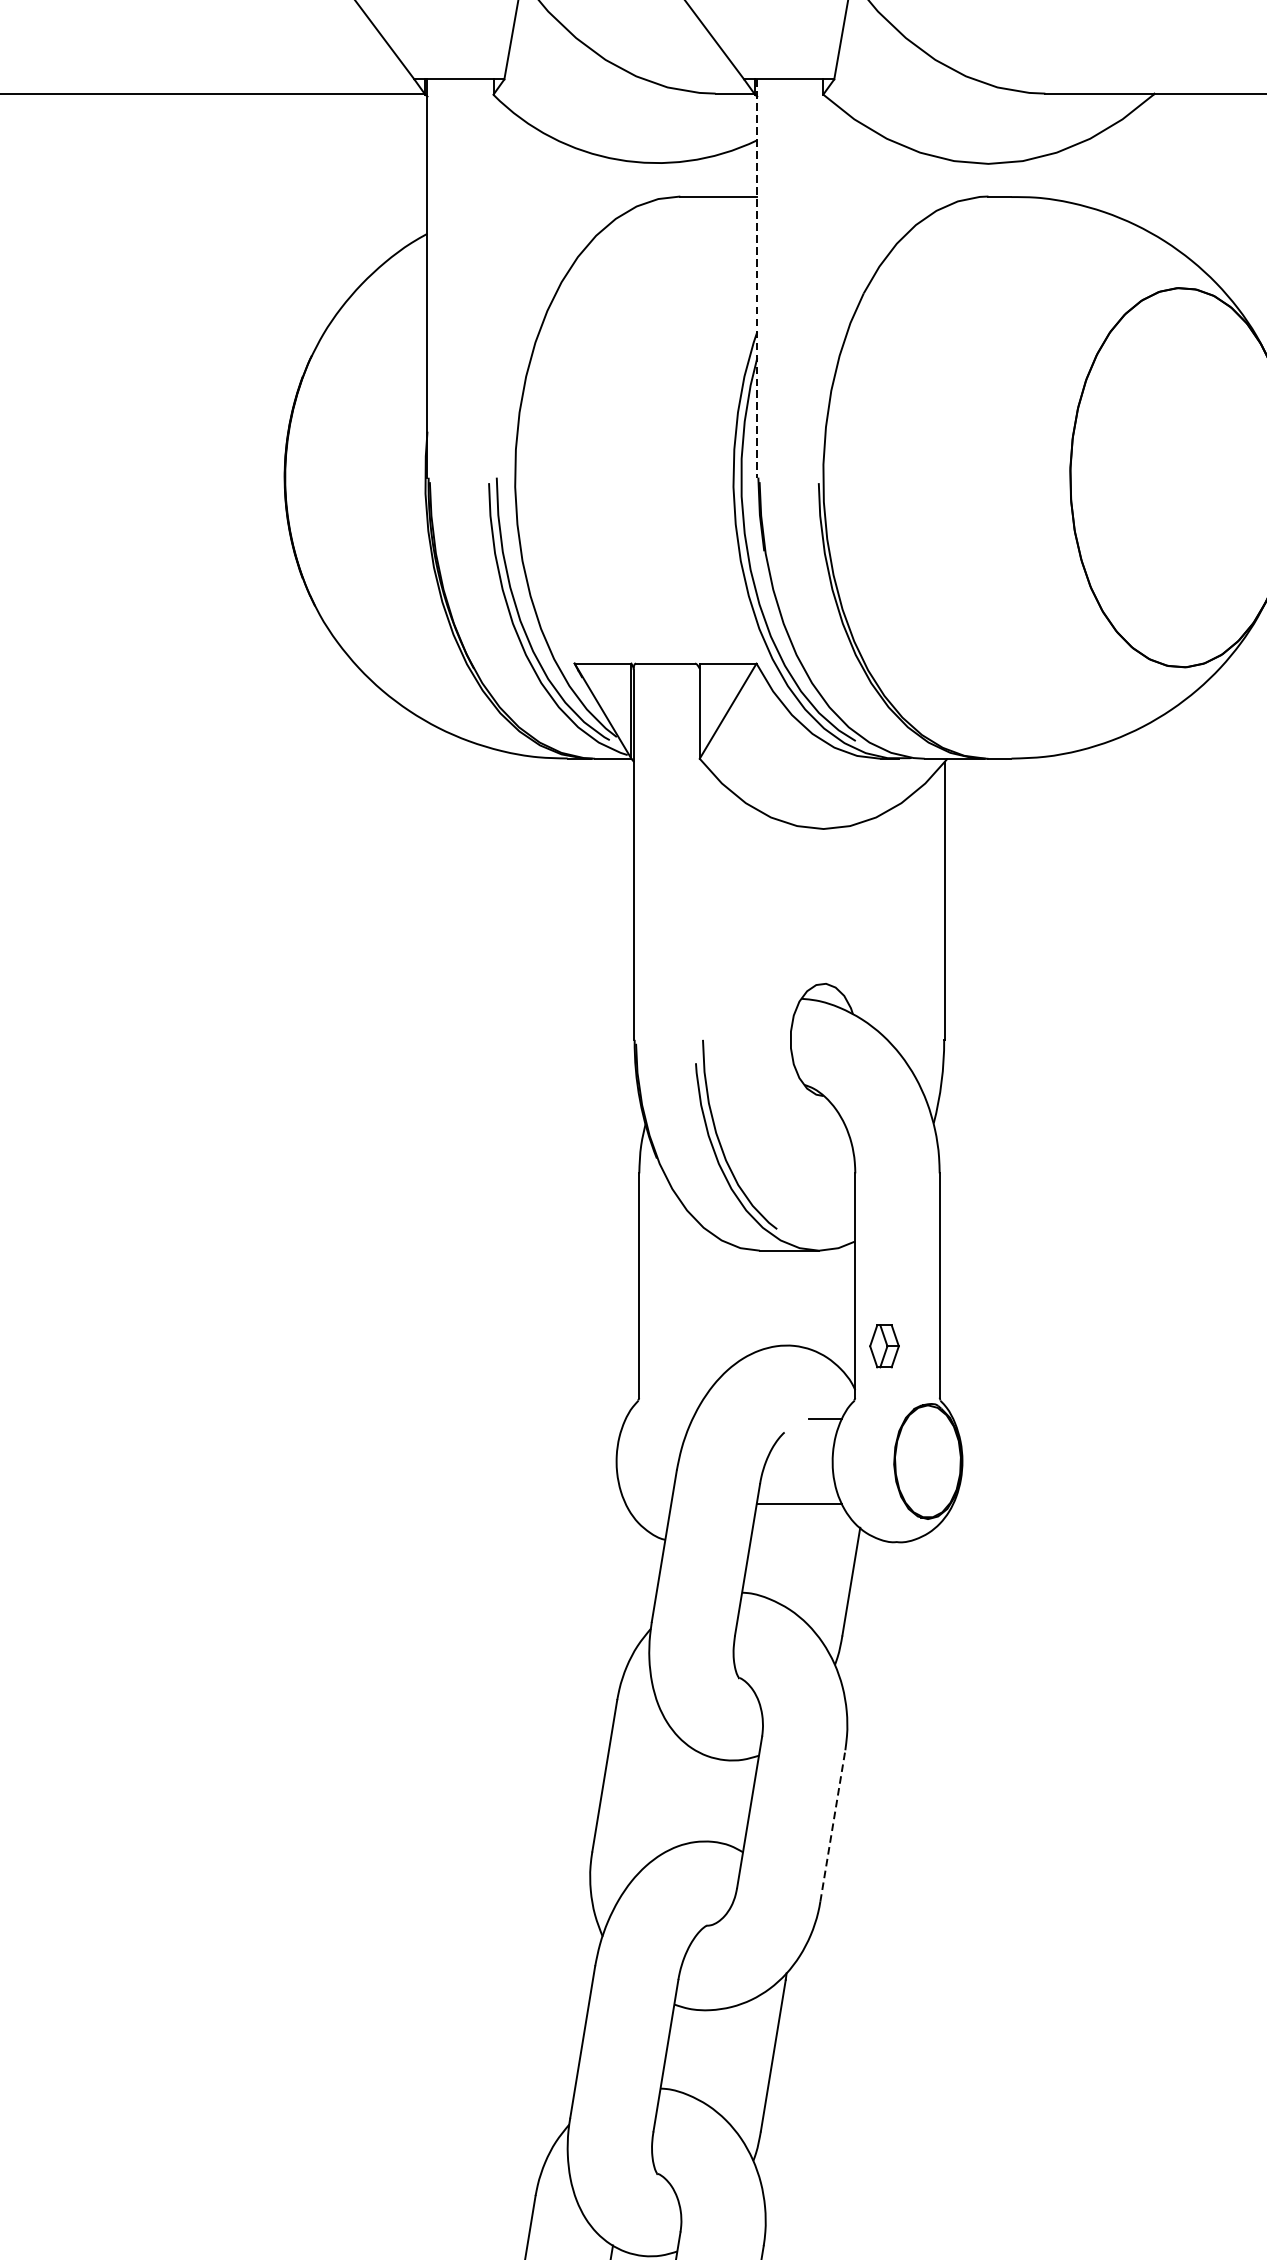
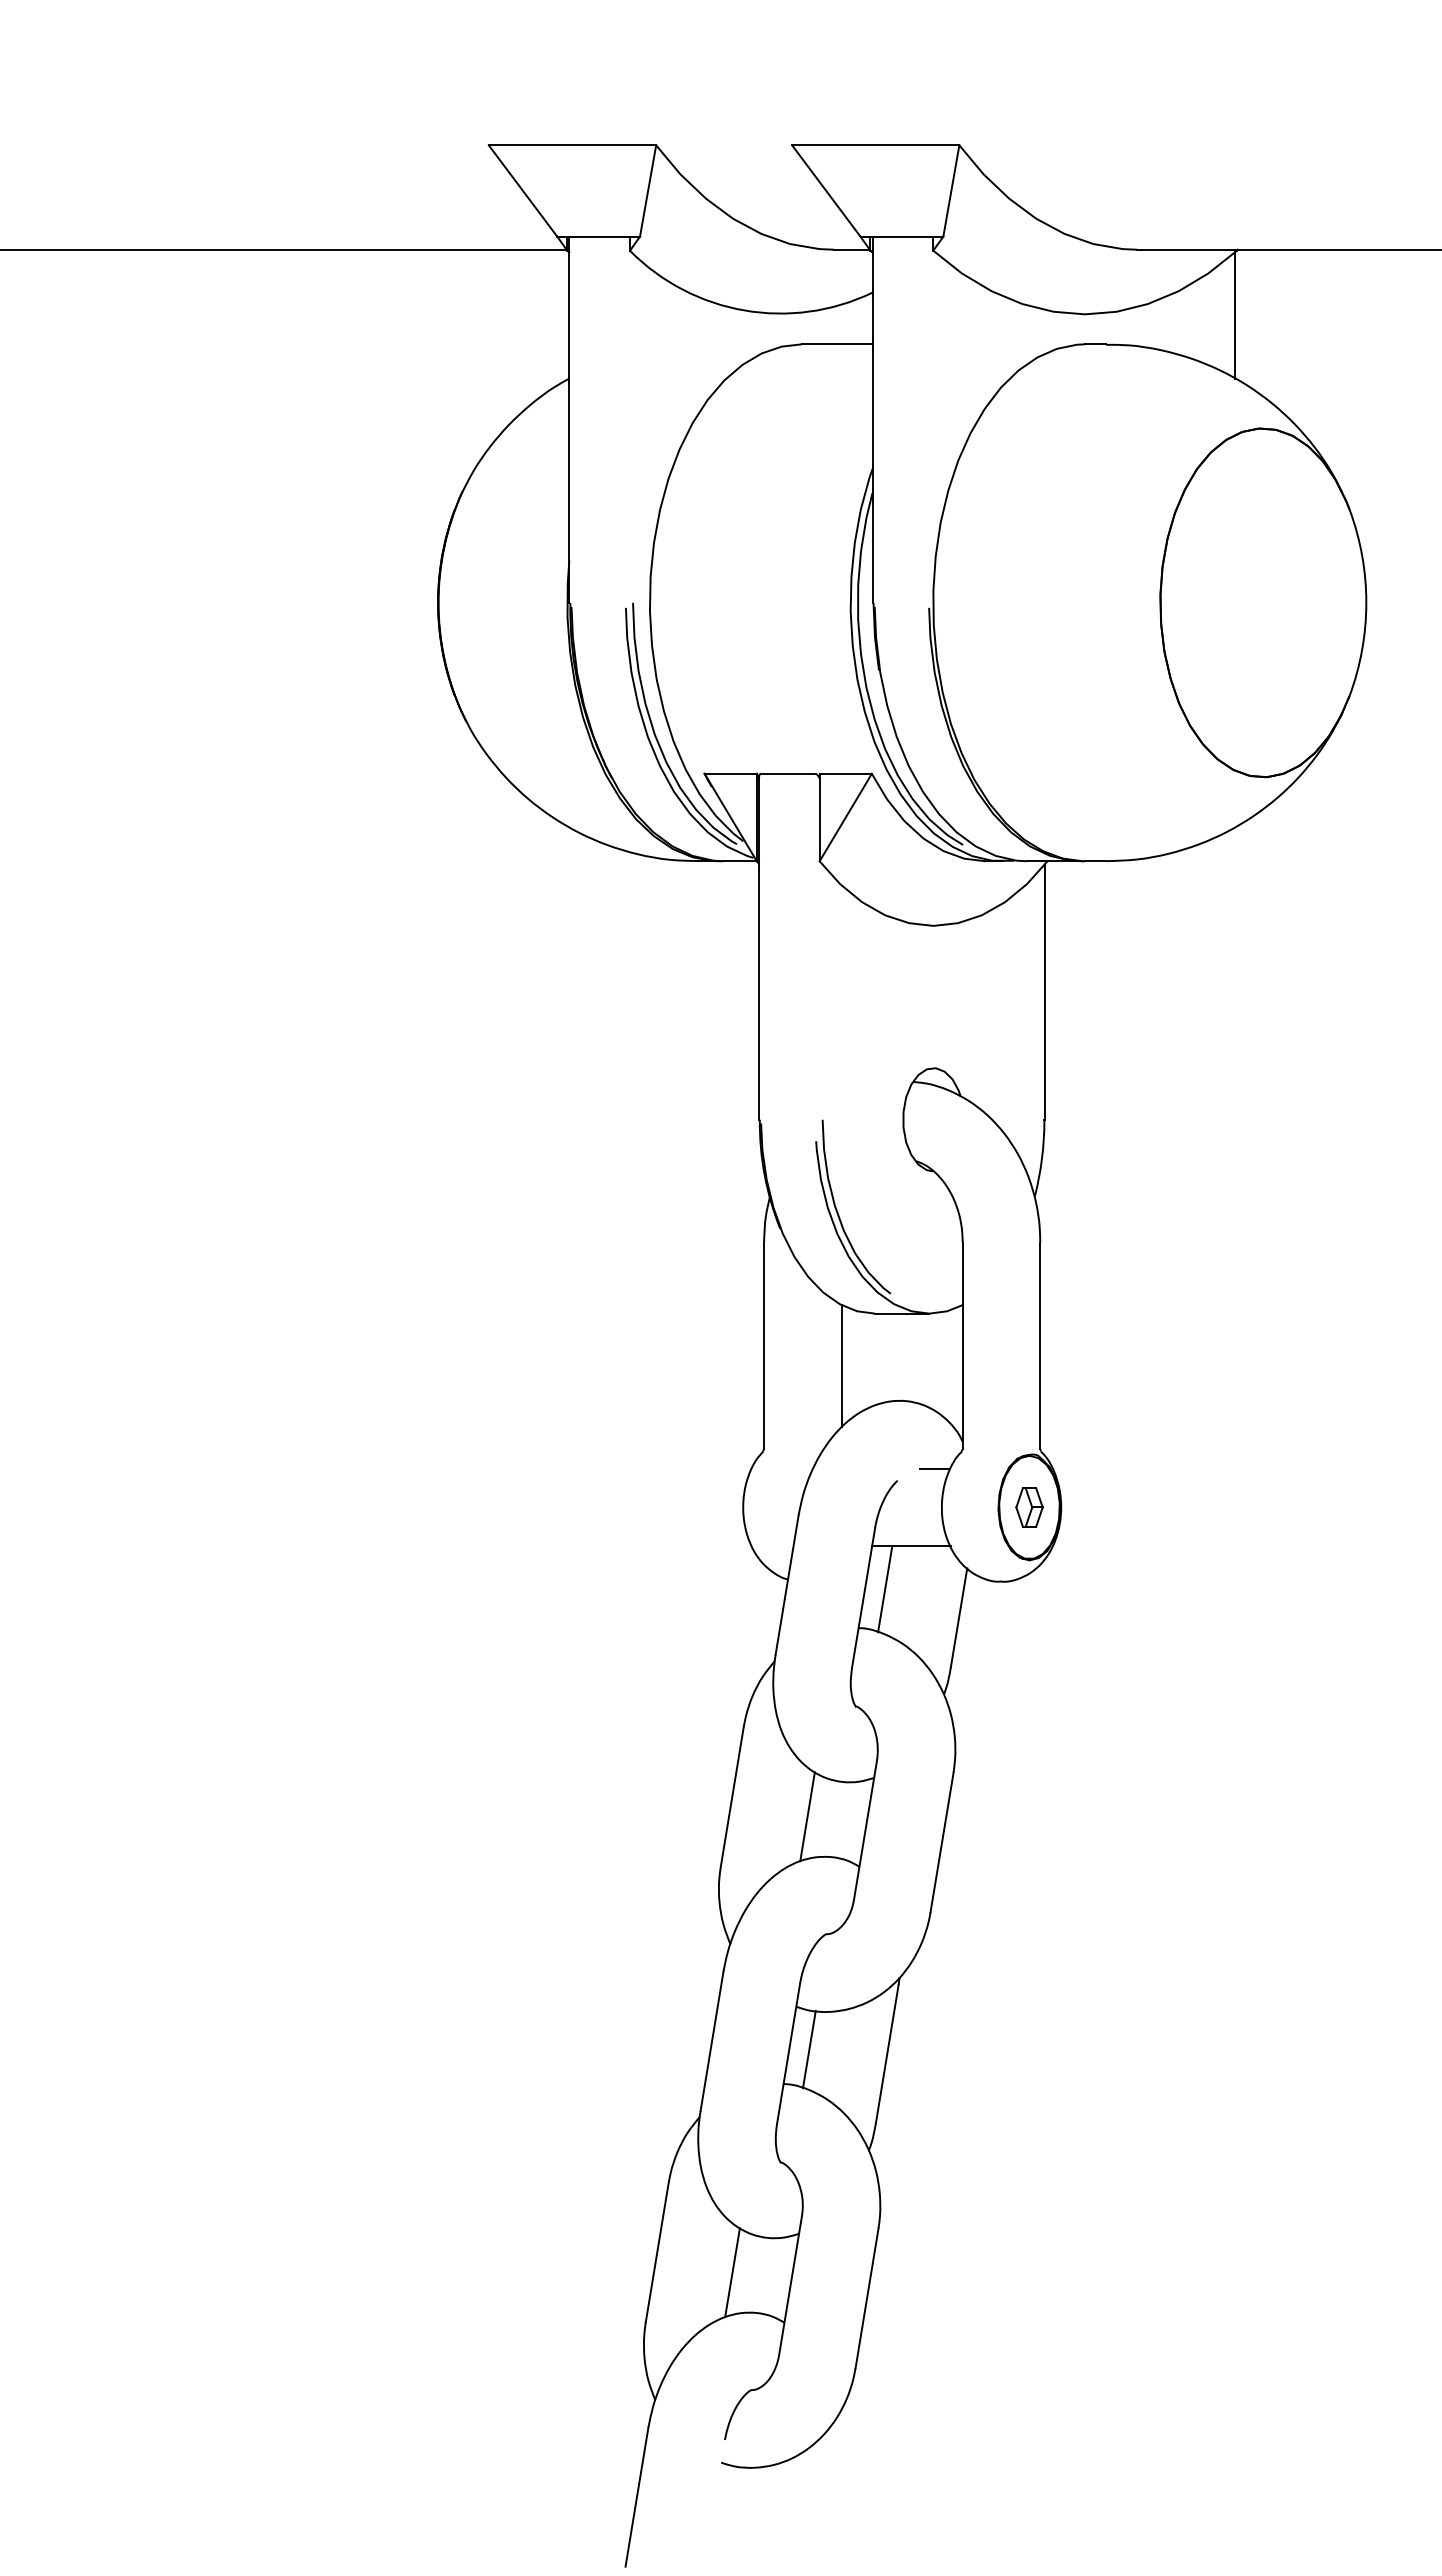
line: (1152, 165) -> (1235, 315), added
line: (757, 279) -> (872, 420), dashed -> solid
line: (723, 1308) -> (841, 1366), added
part: (884, 1346) -> (1029, 1507), moved
line: (771, 1550) -> (885, 1589), added
line: (686, 1797) -> (807, 1816), added
line: (833, 1825) -> (942, 1842), dashed -> solid
line: (687, 2051) -> (808, 2049), added

